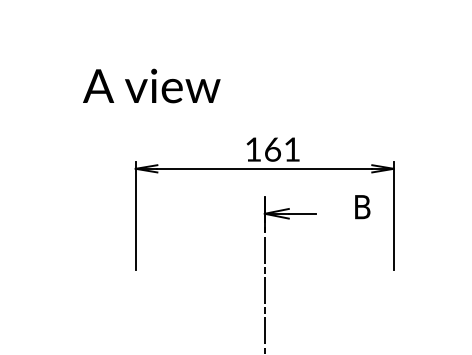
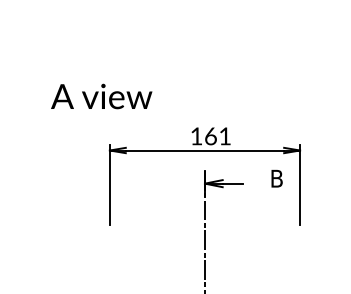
text: (151, 86) -> (101, 96), moved

